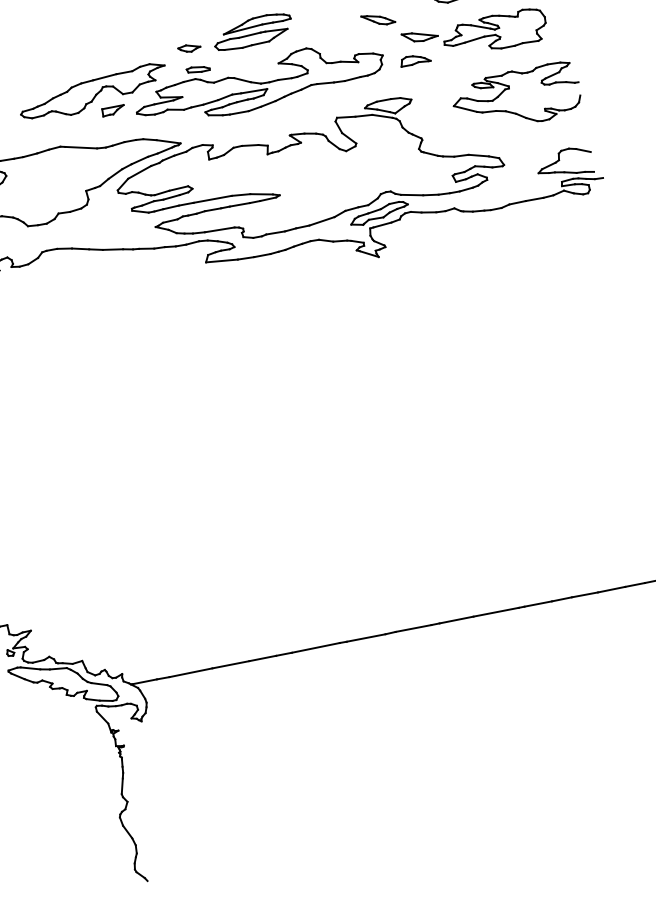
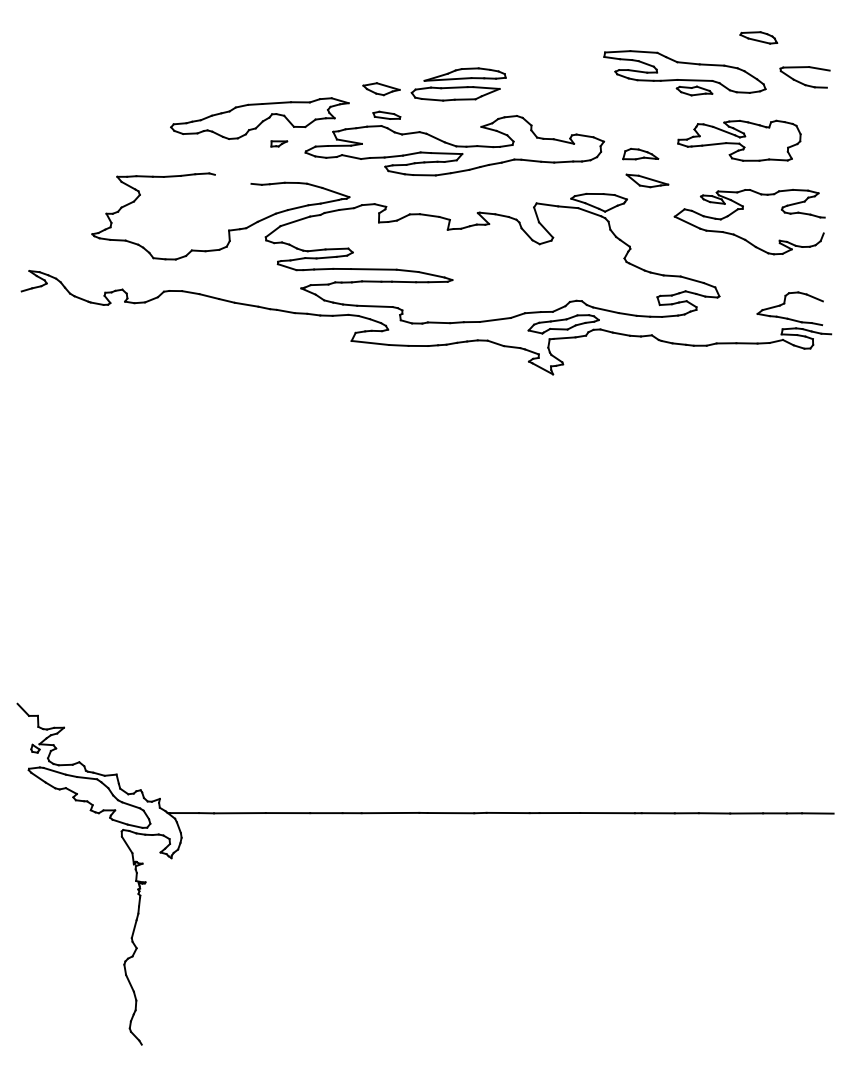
part: (377, 19) -> (606, 98), removed
part: (419, 35) -> (647, 180), moved
part: (189, 47) -> (381, 88), size x1.4
part: (113, 110) -> (279, 143), size x0.6
line: (80, 147) -> (232, 178), removed

